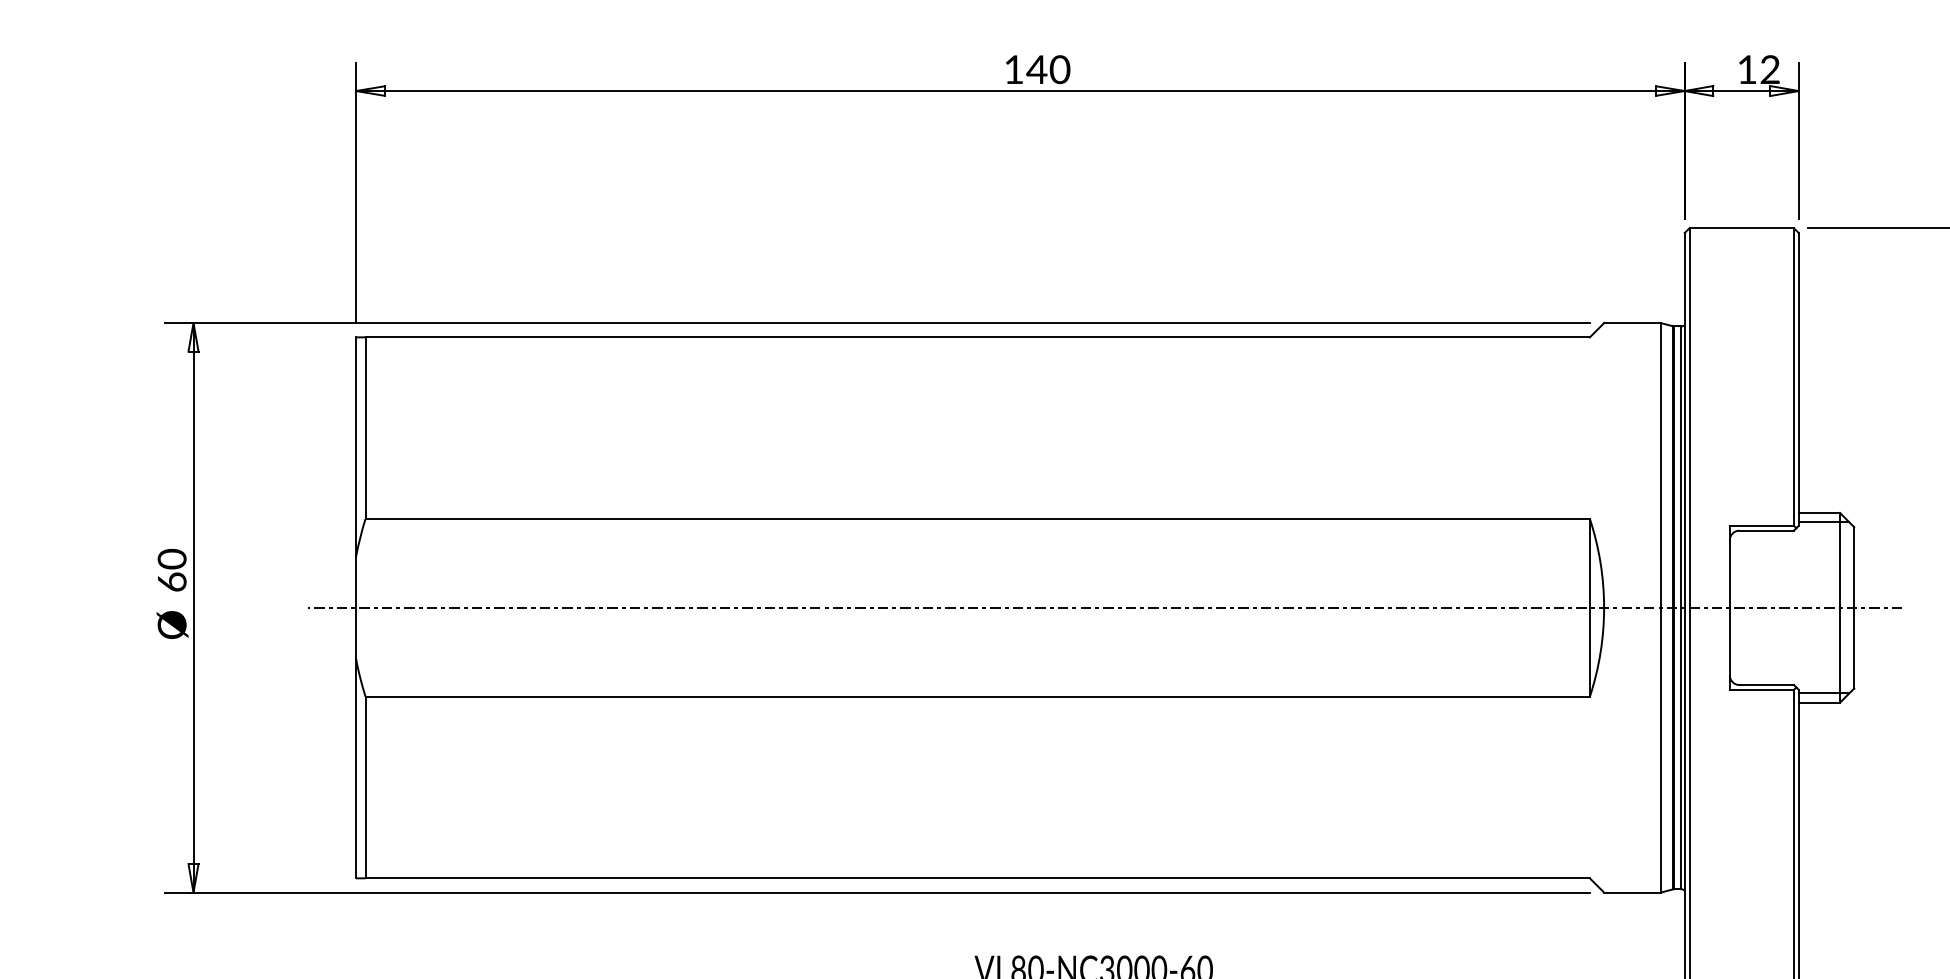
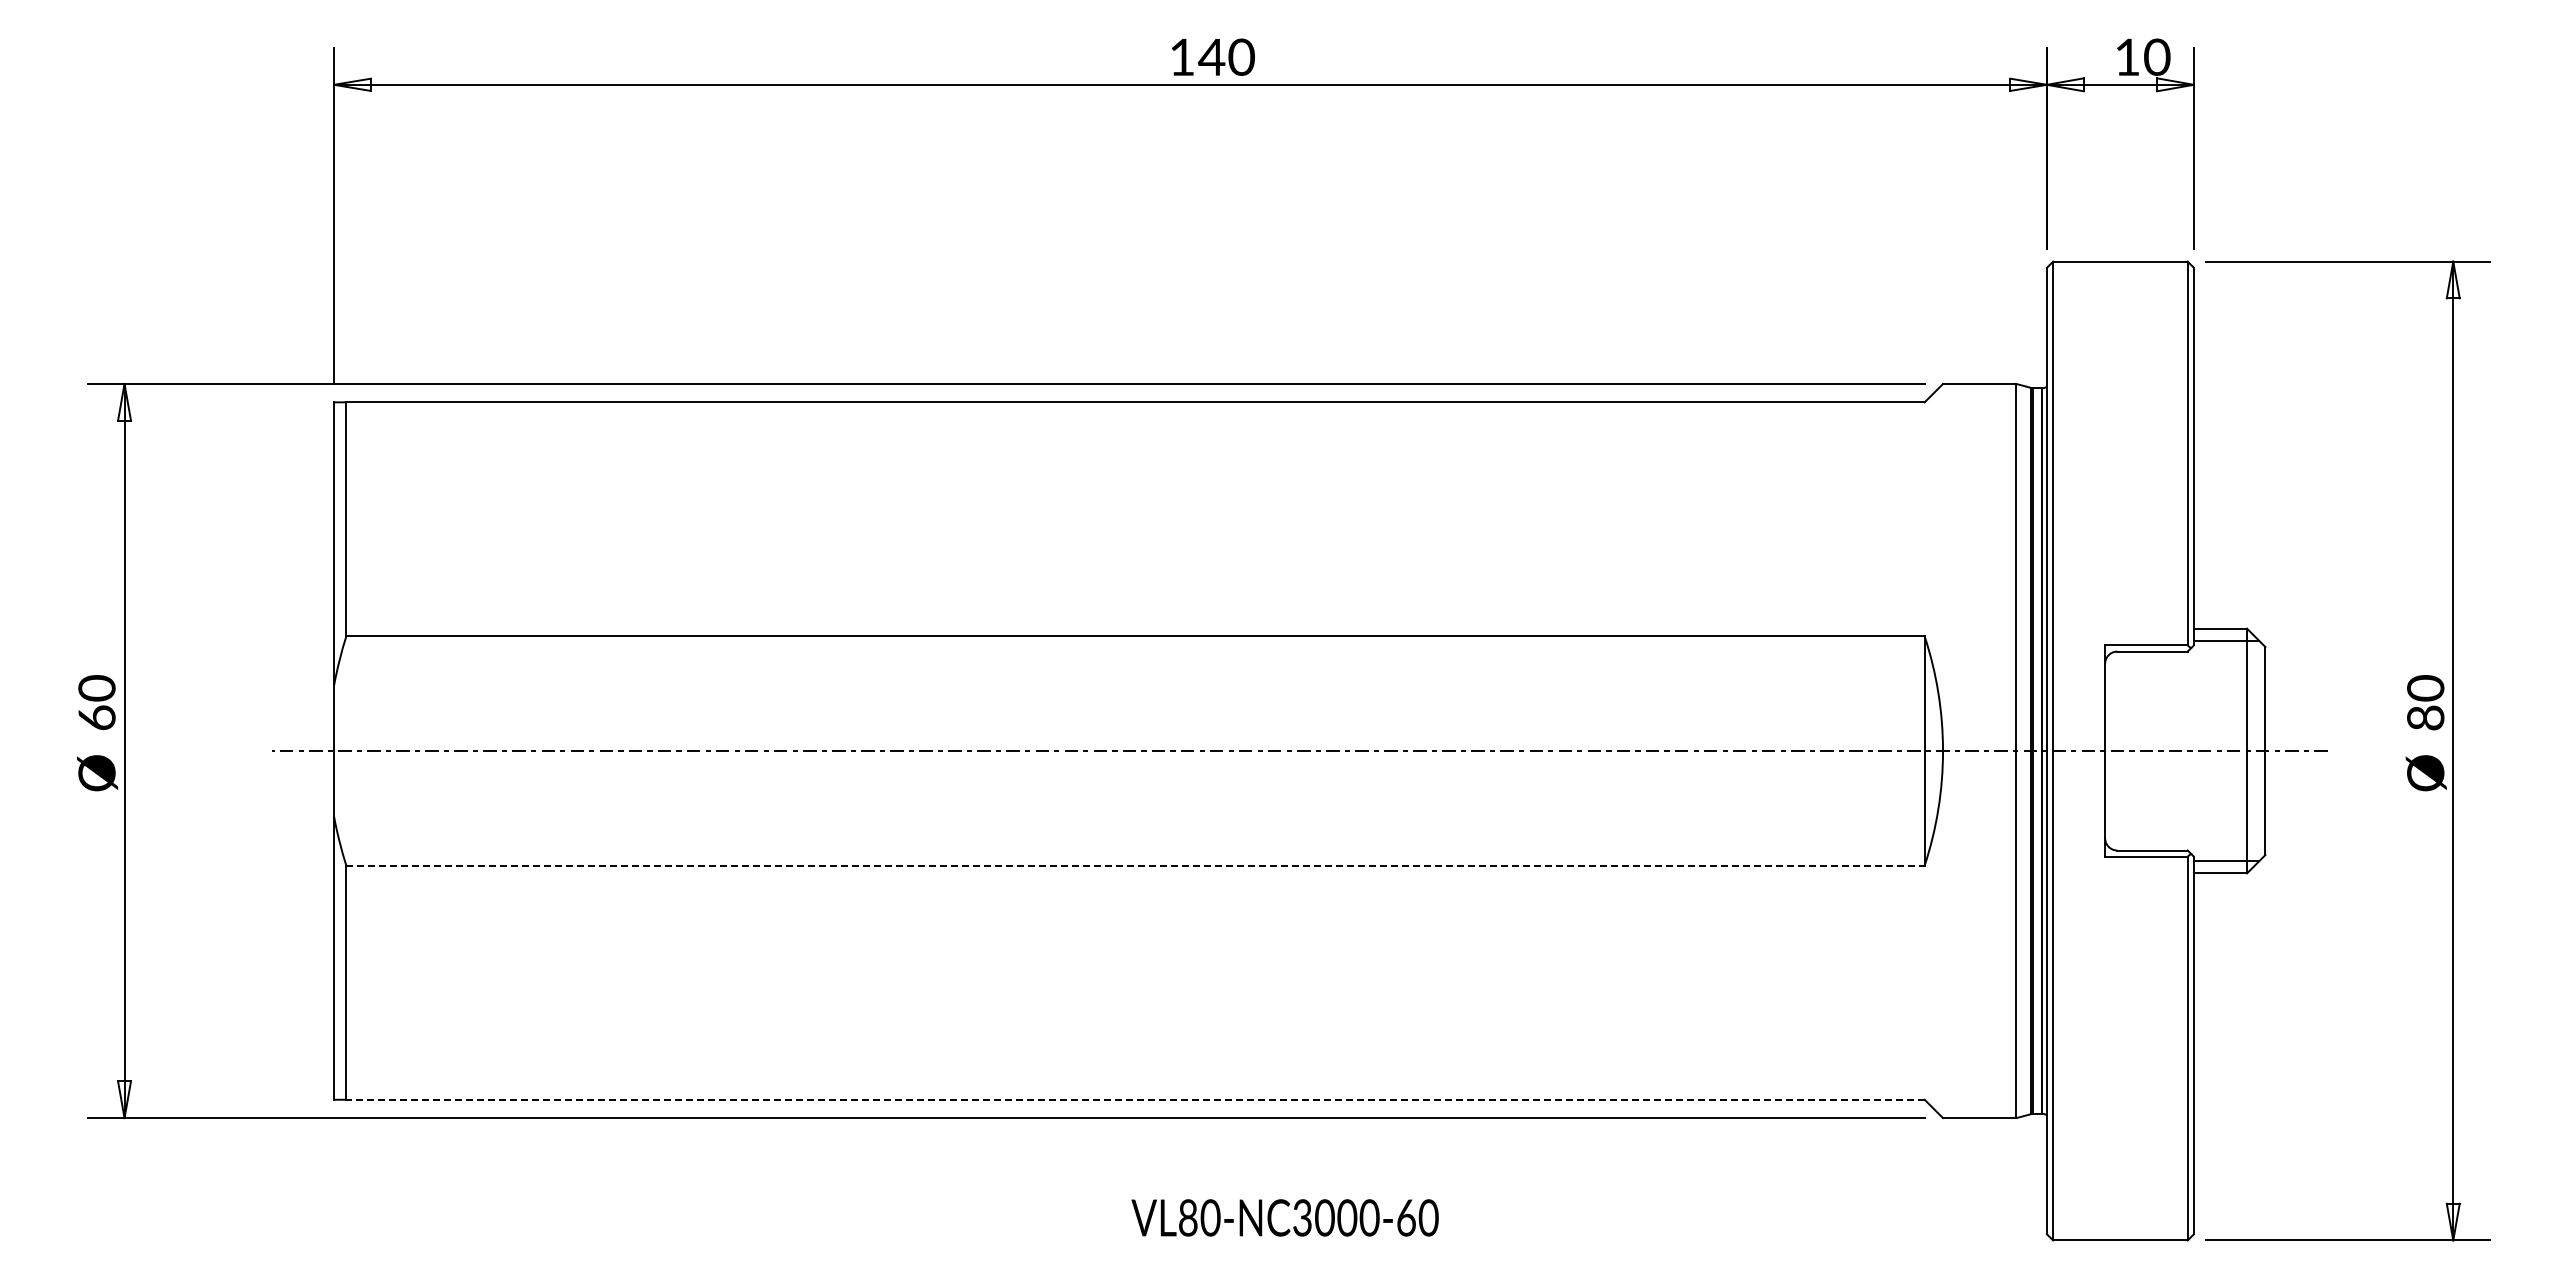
text: (1770, 69) -> (2157, 56), 12 -> 10
line: (978, 696) -> (1136, 865), solid -> dashed
line: (977, 878) -> (1135, 1099), solid -> dashed

